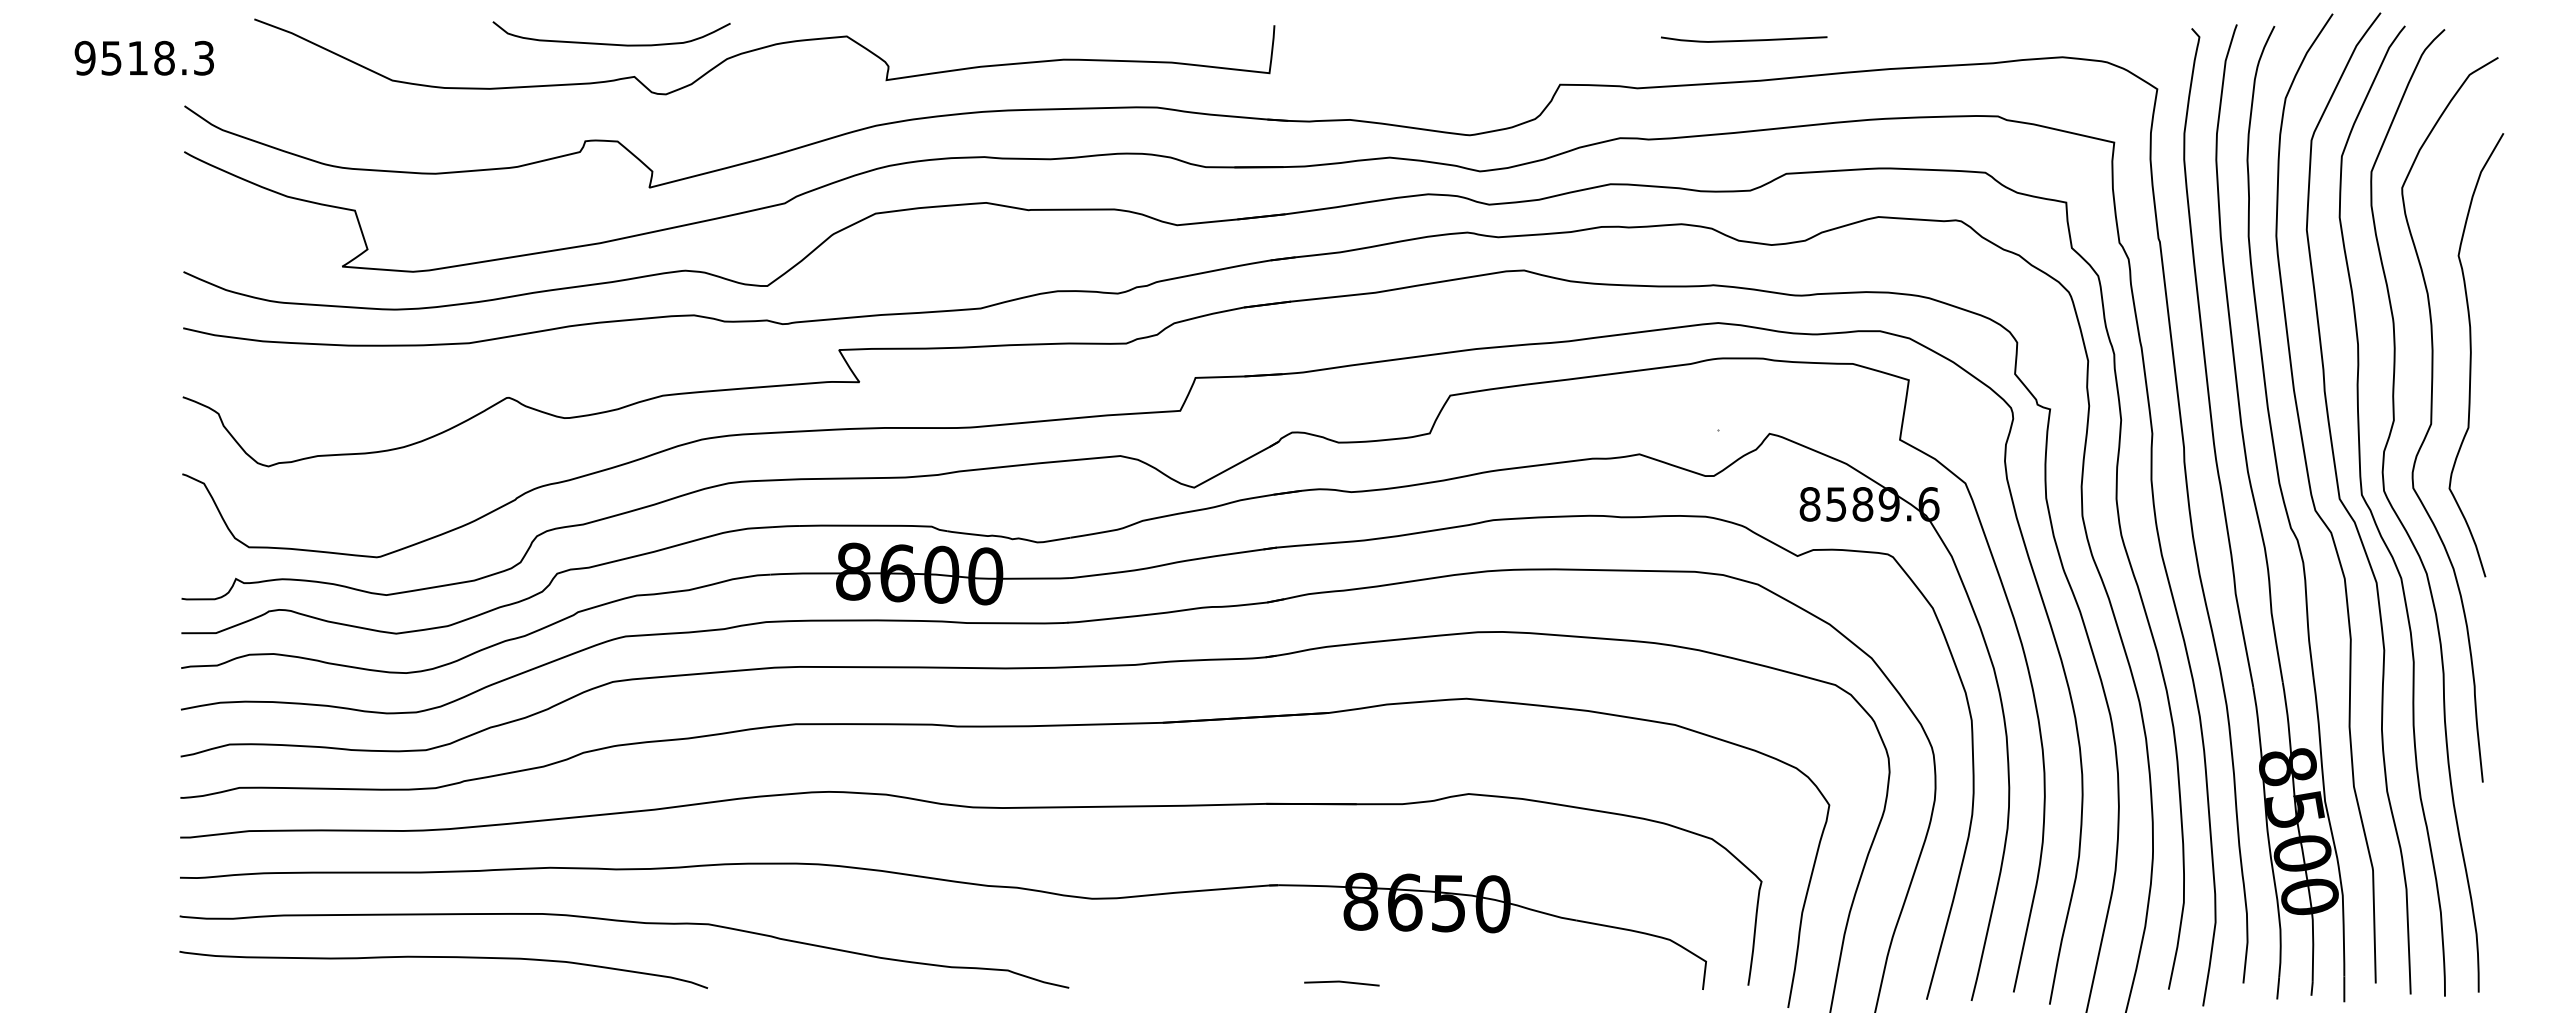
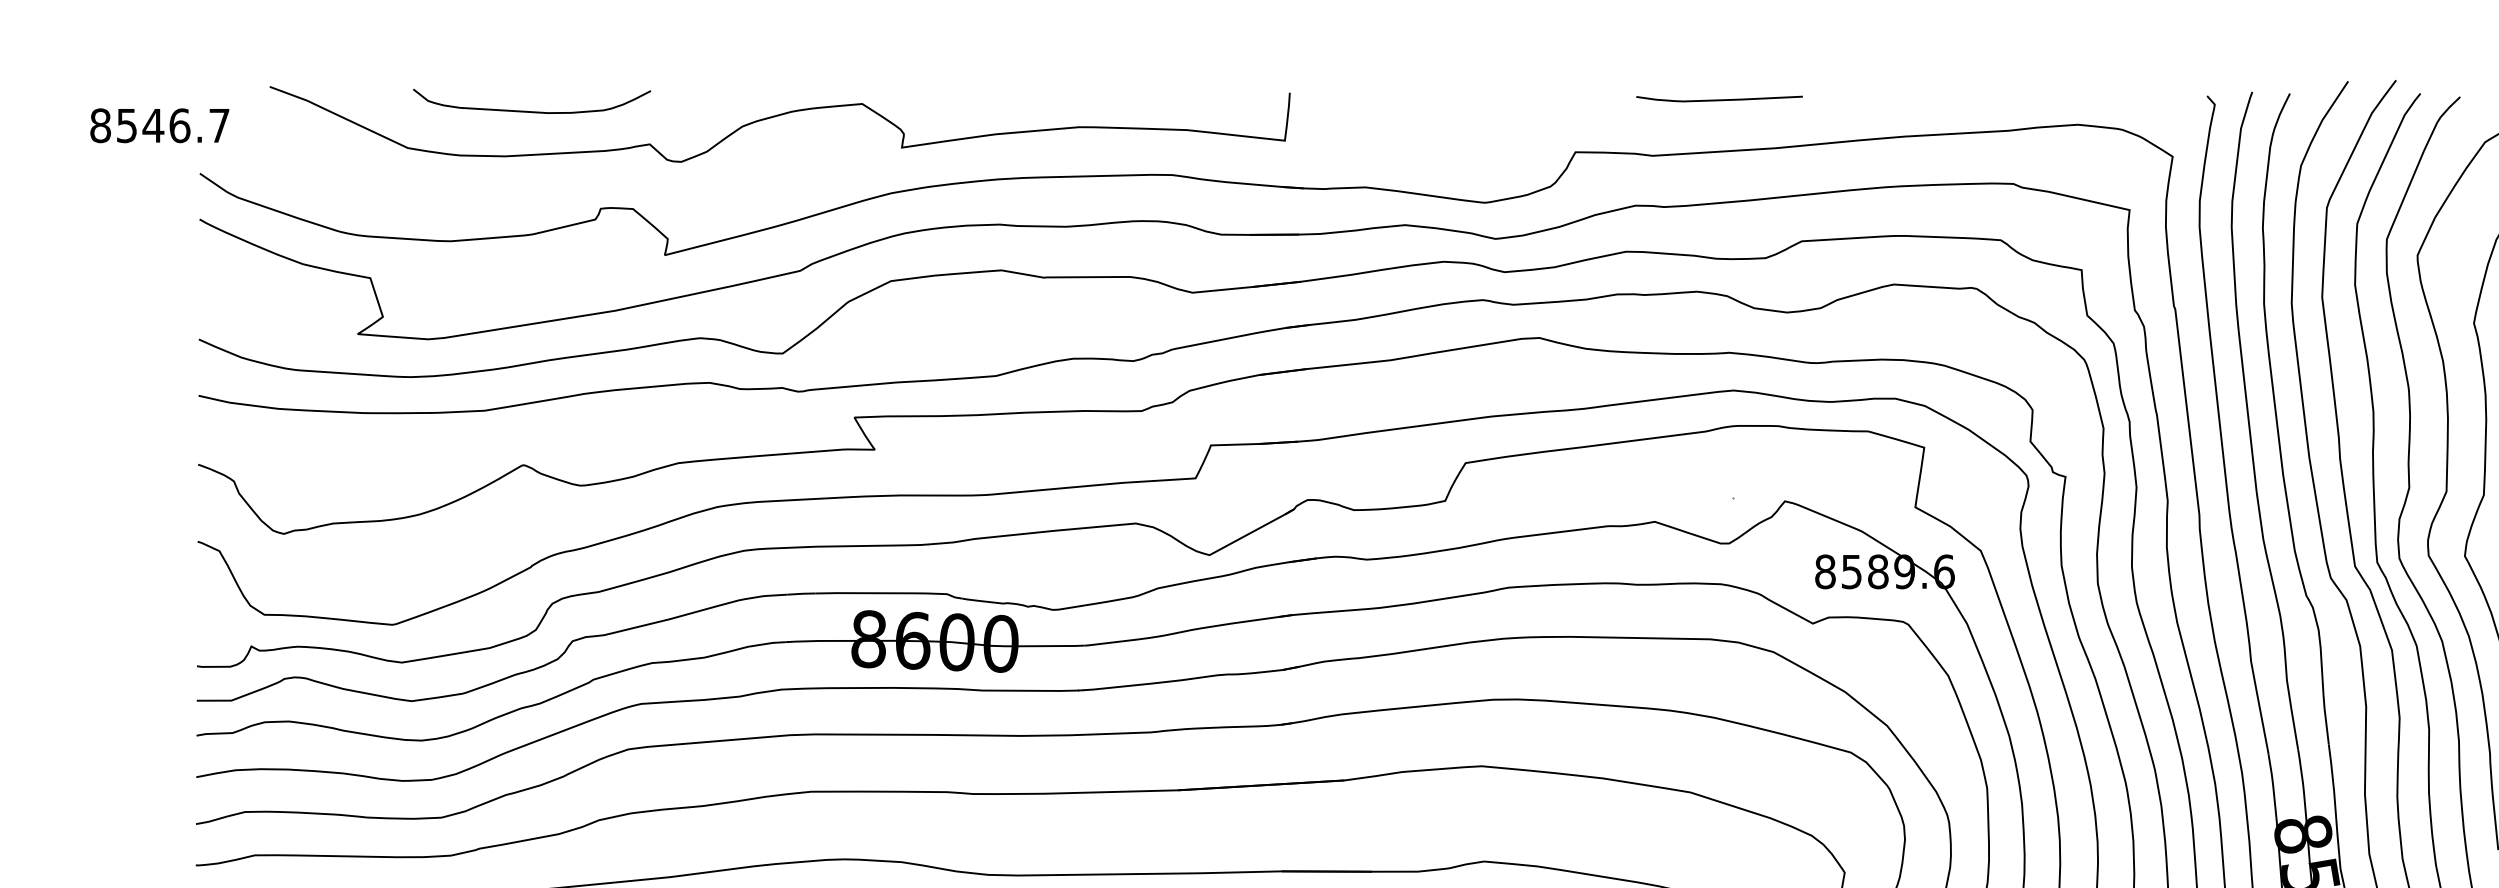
curve: (1744, 39) -> (1719, 99), moved
curve: (611, 43) -> (531, 111), moved
text: (143, 57) -> (158, 125), 9518.3 -> 8546.7

